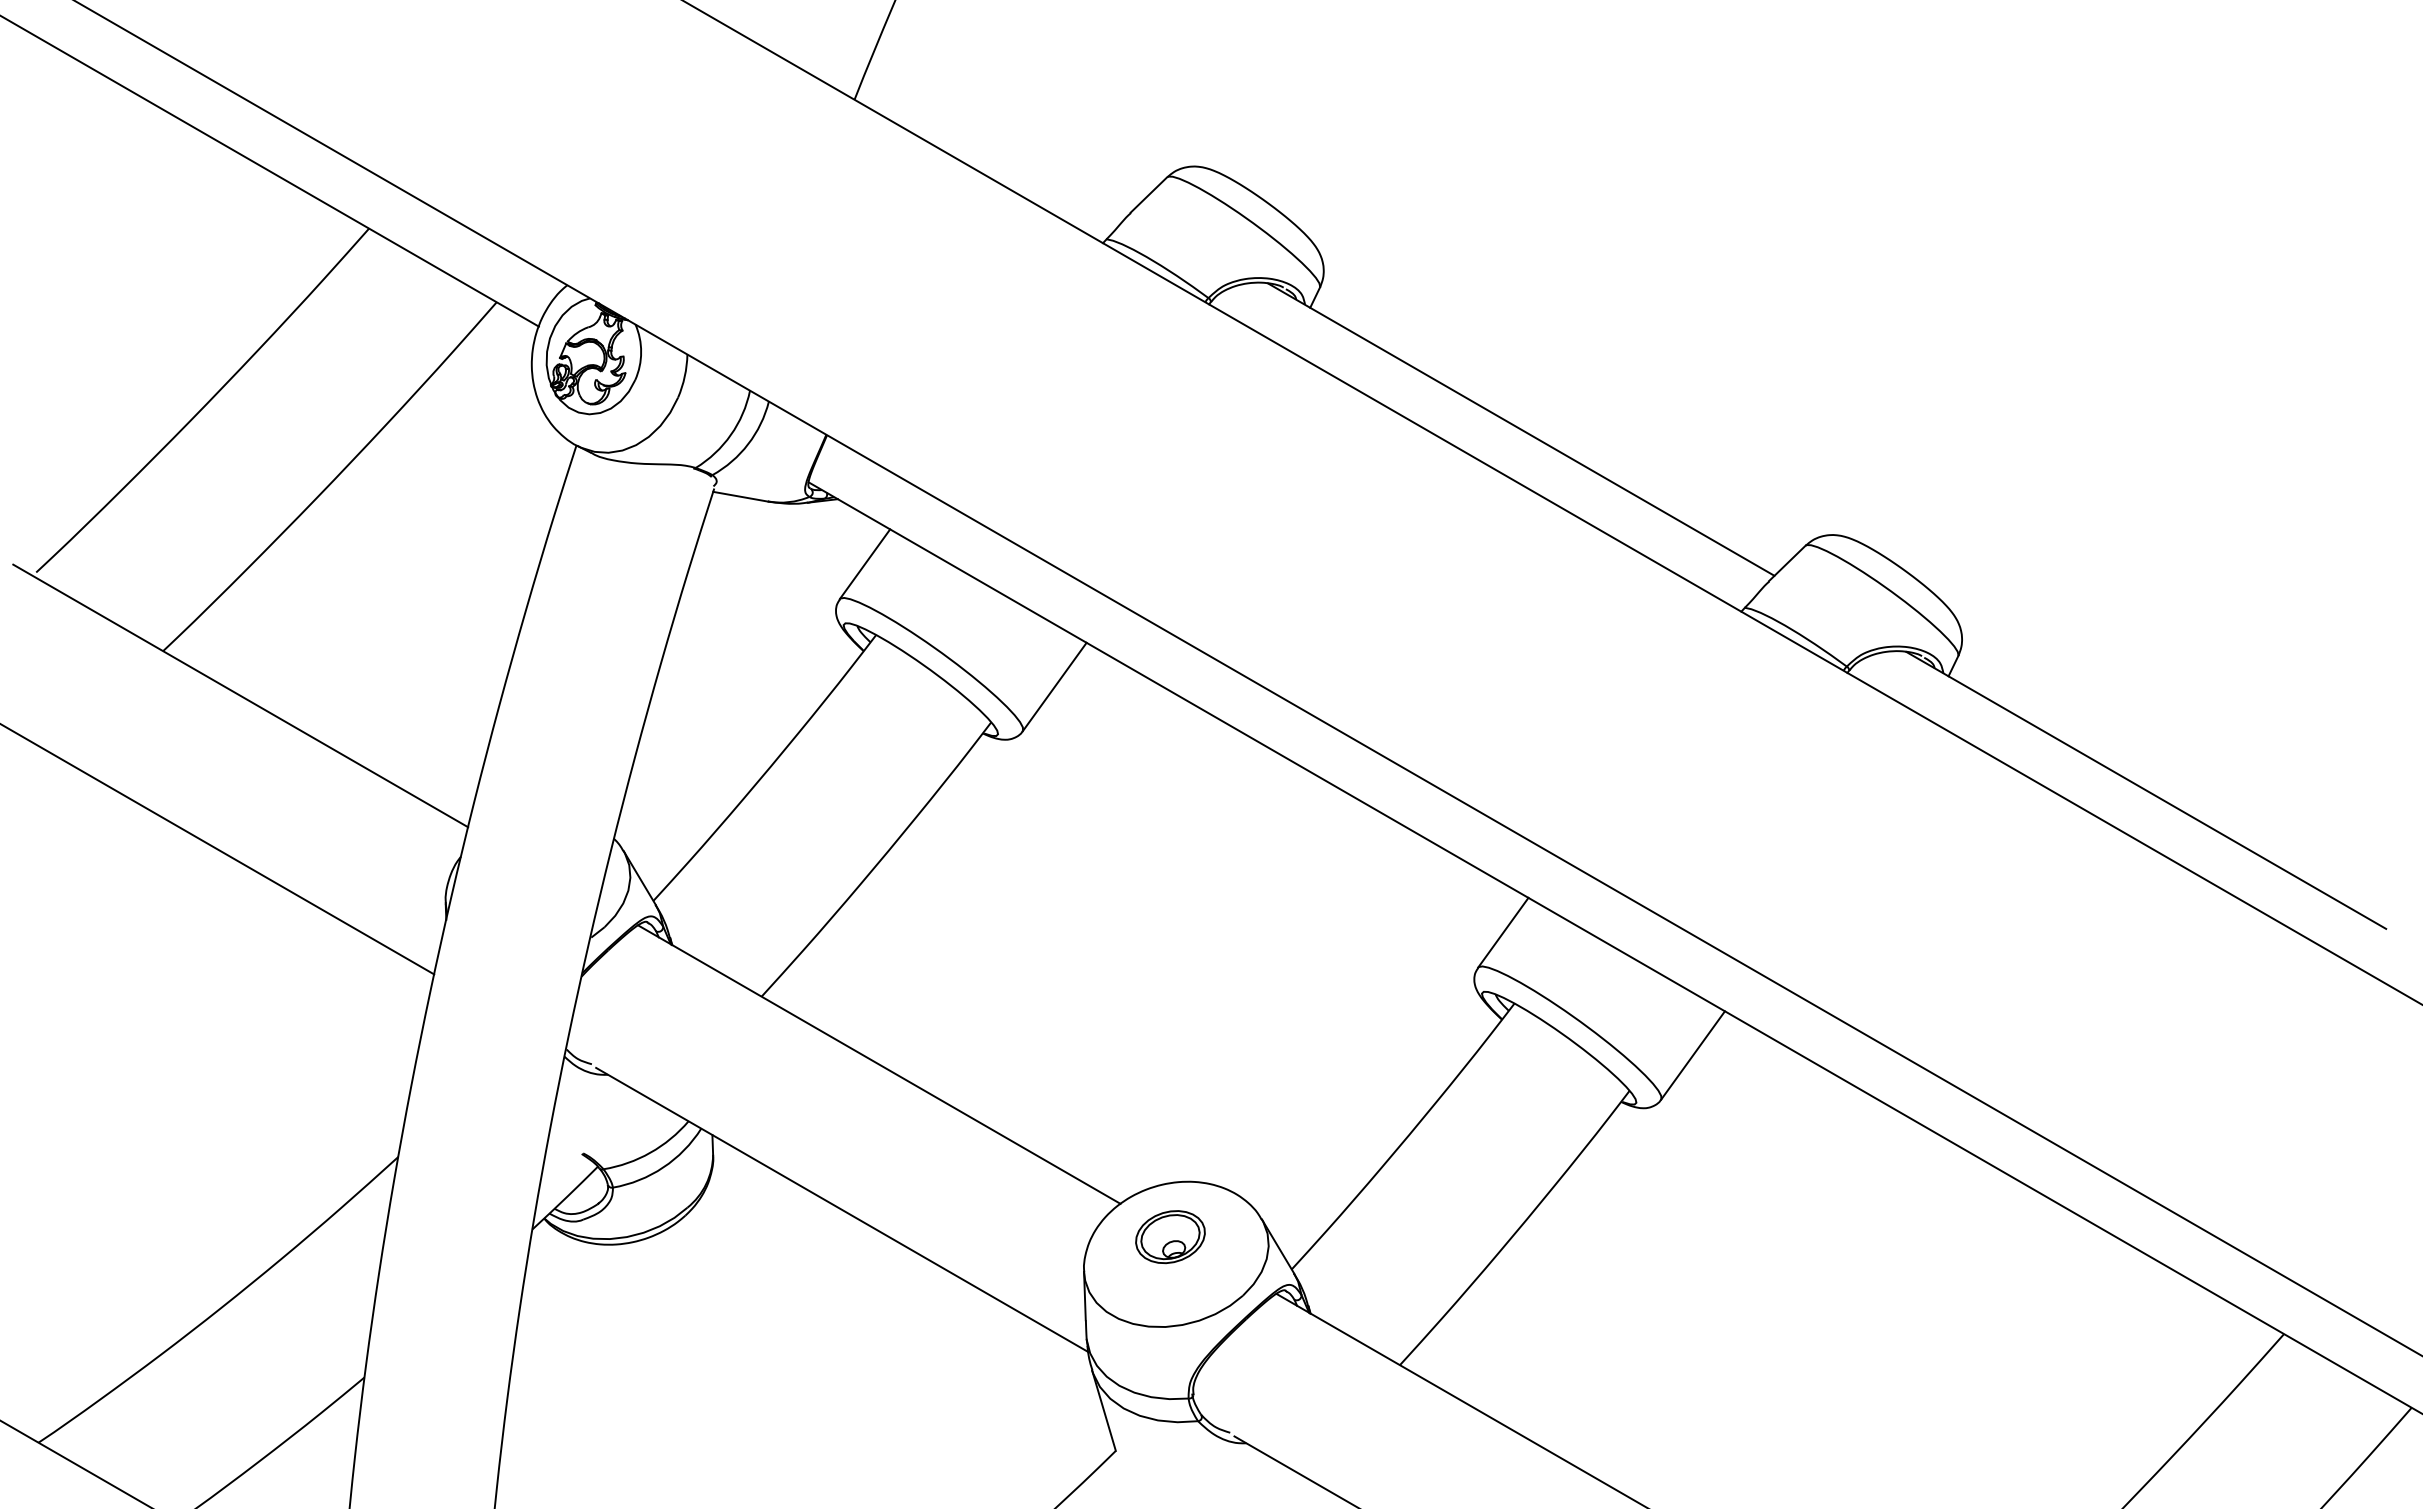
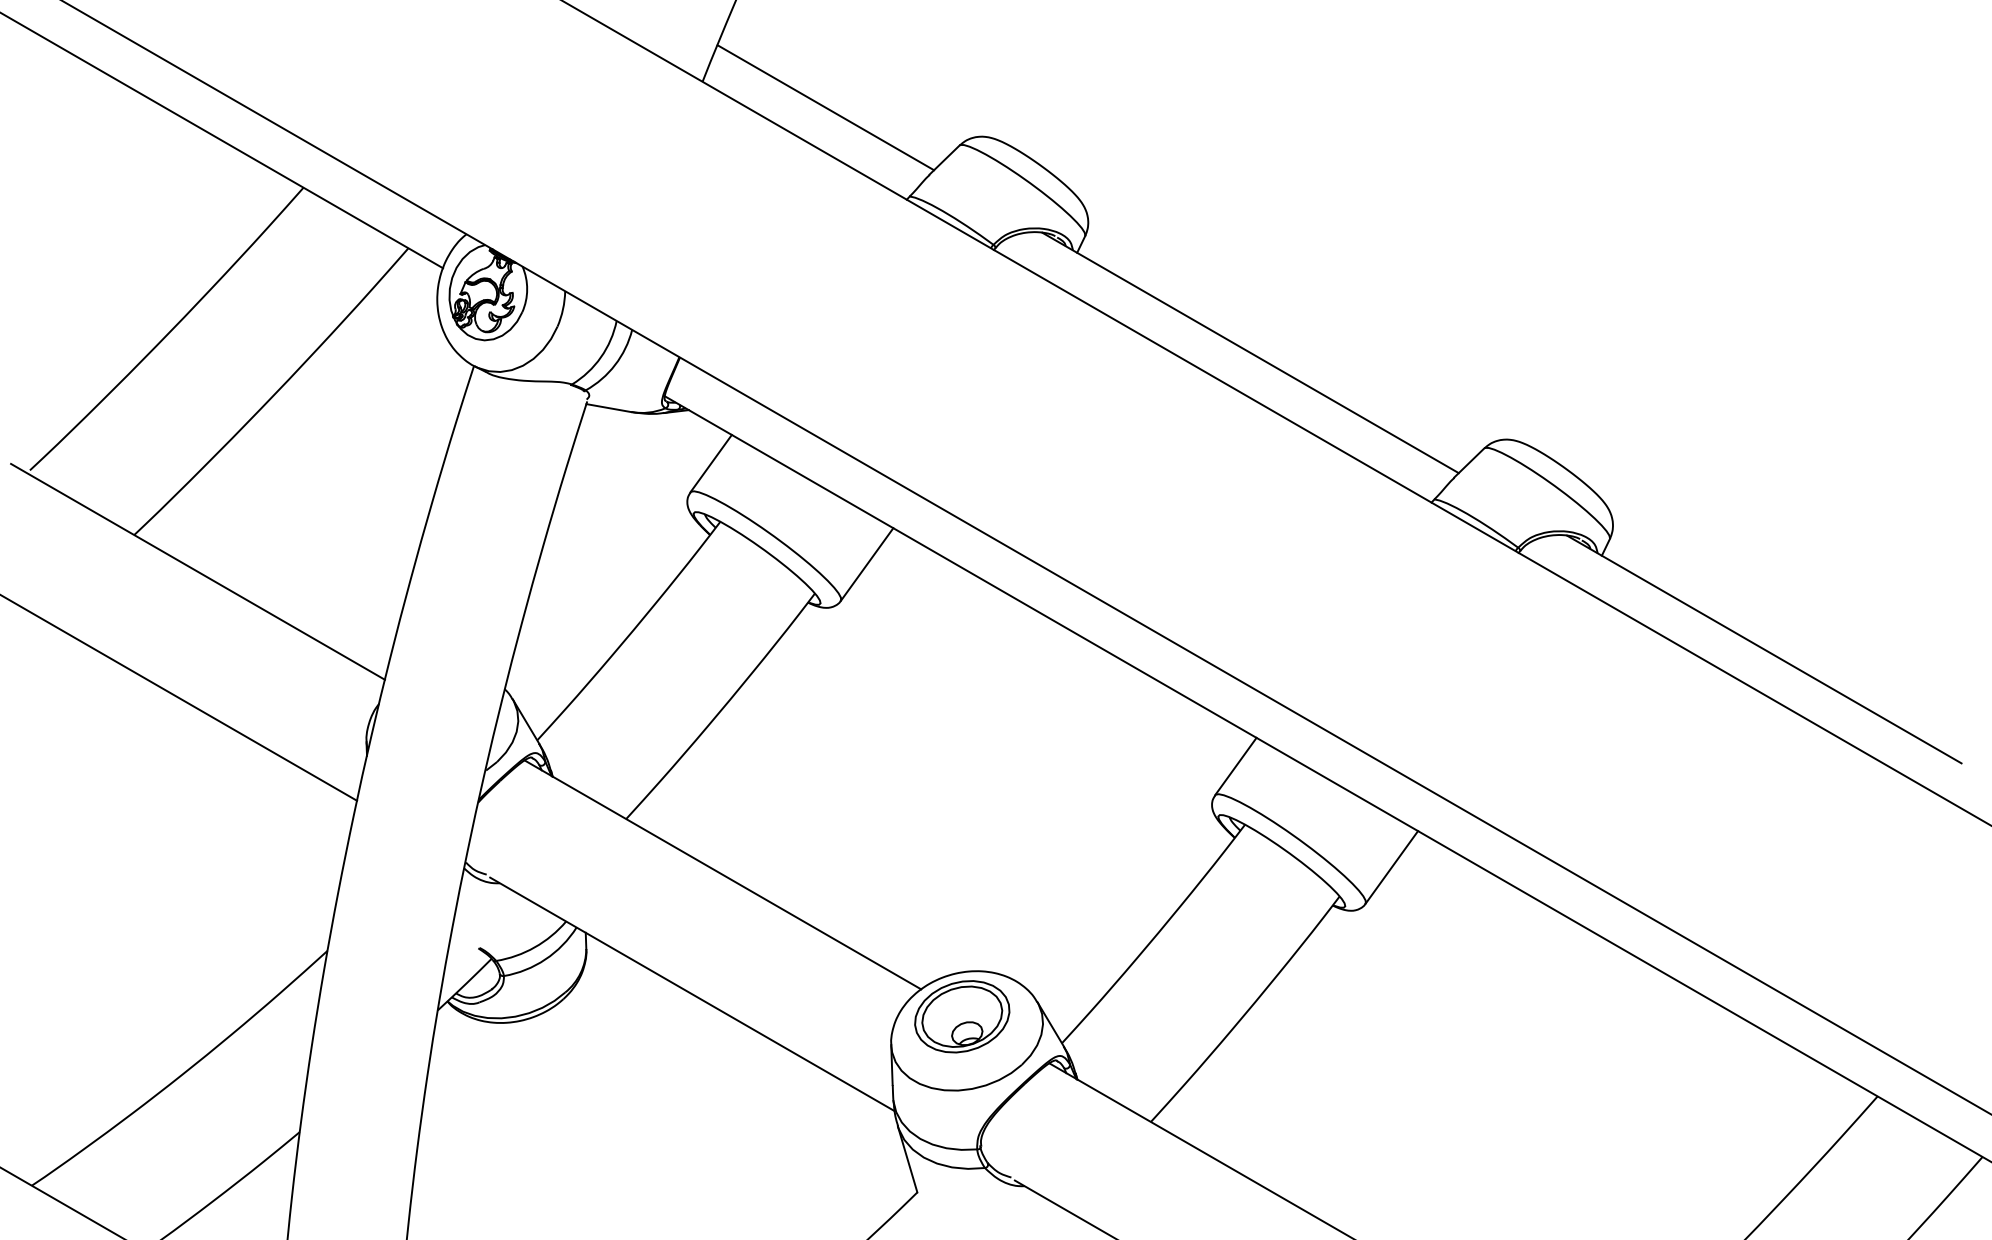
line: (1004, 131) -> (825, 107), added
part: (1170, 1236) -> (962, 1016), size x1.67

